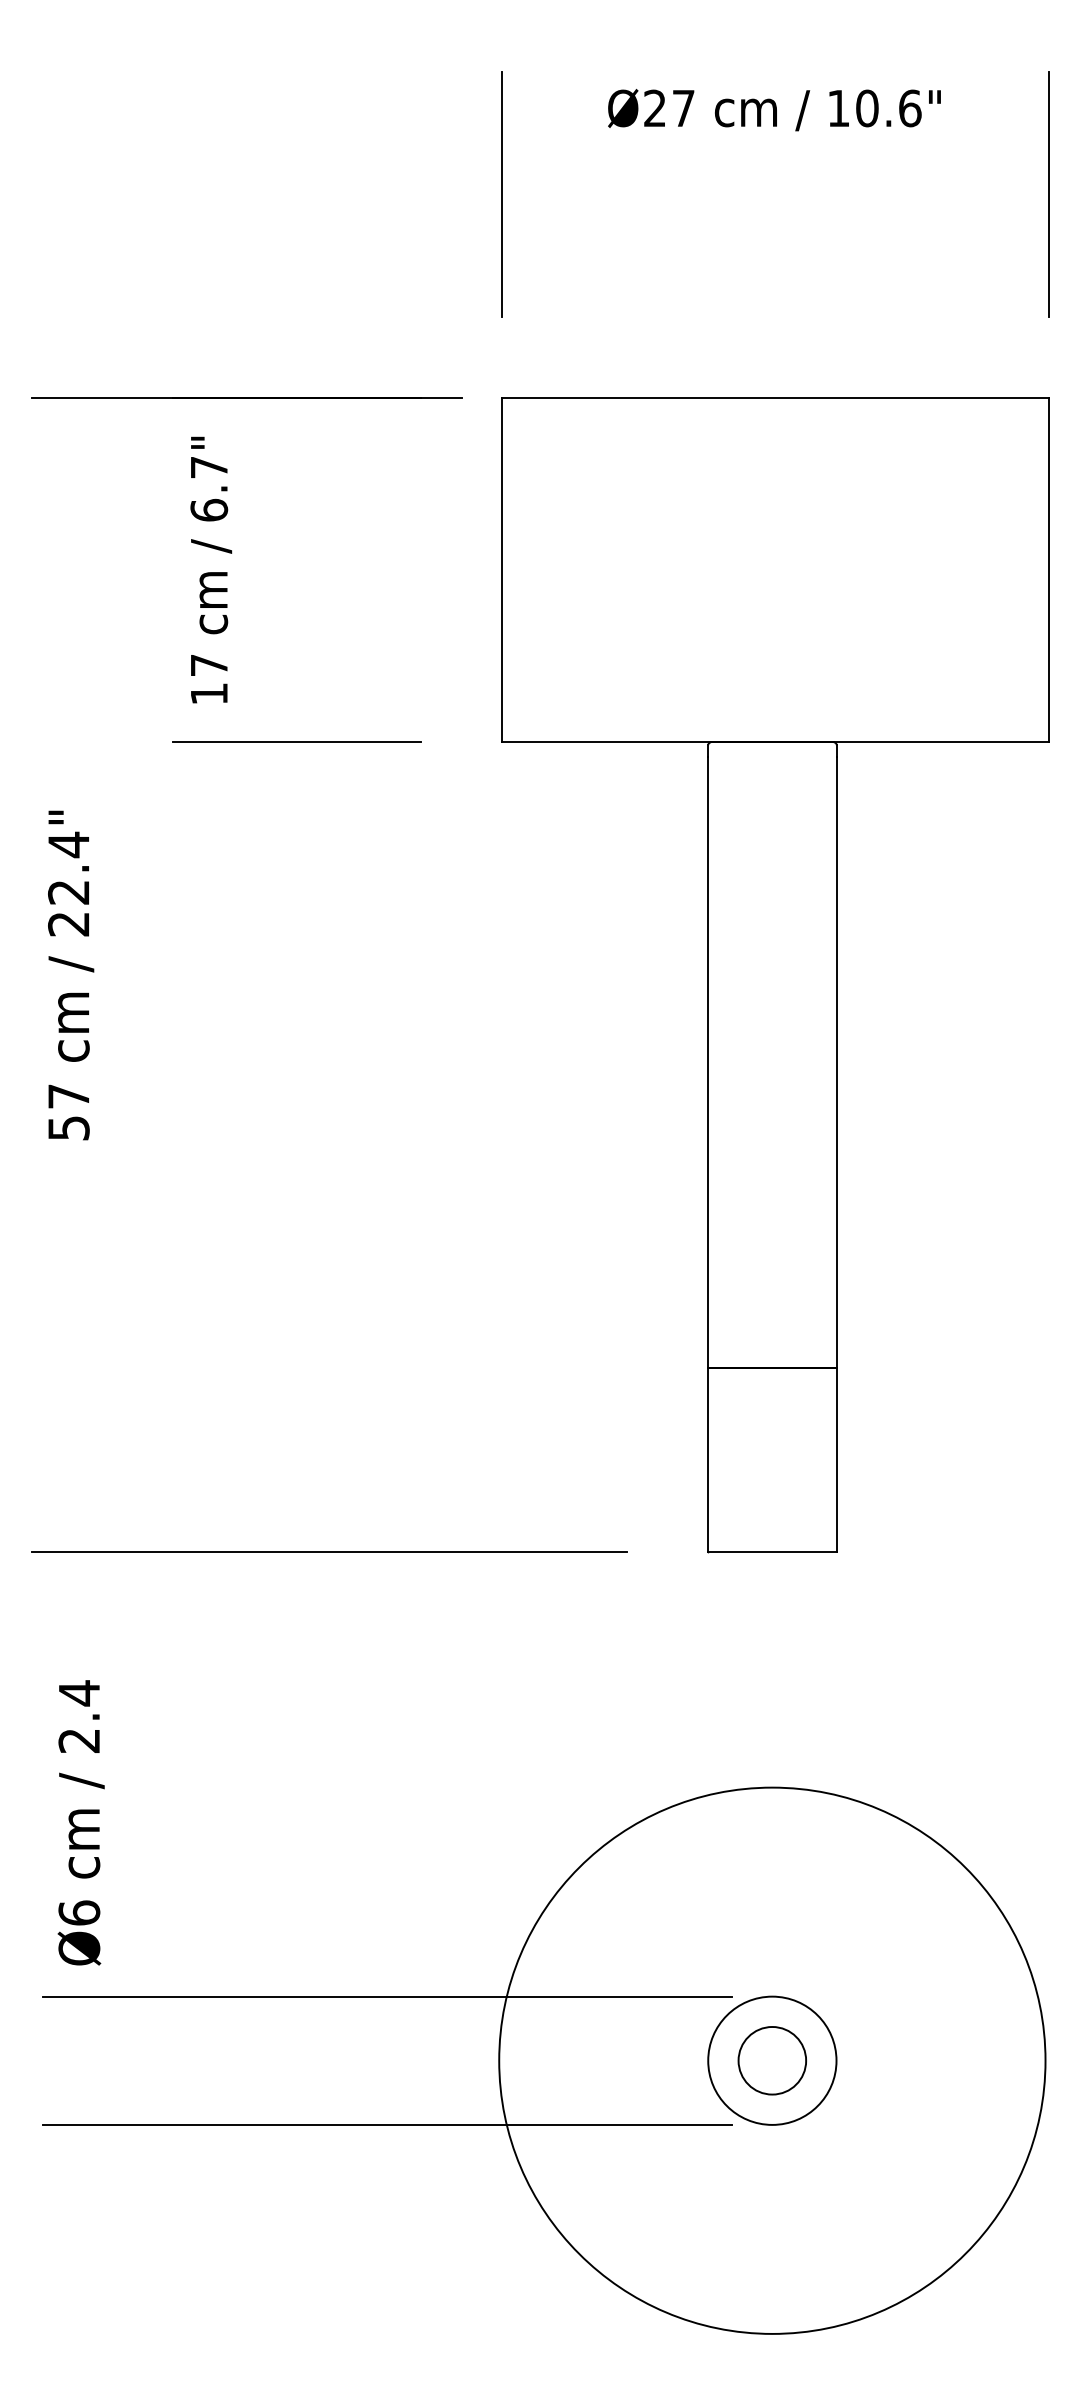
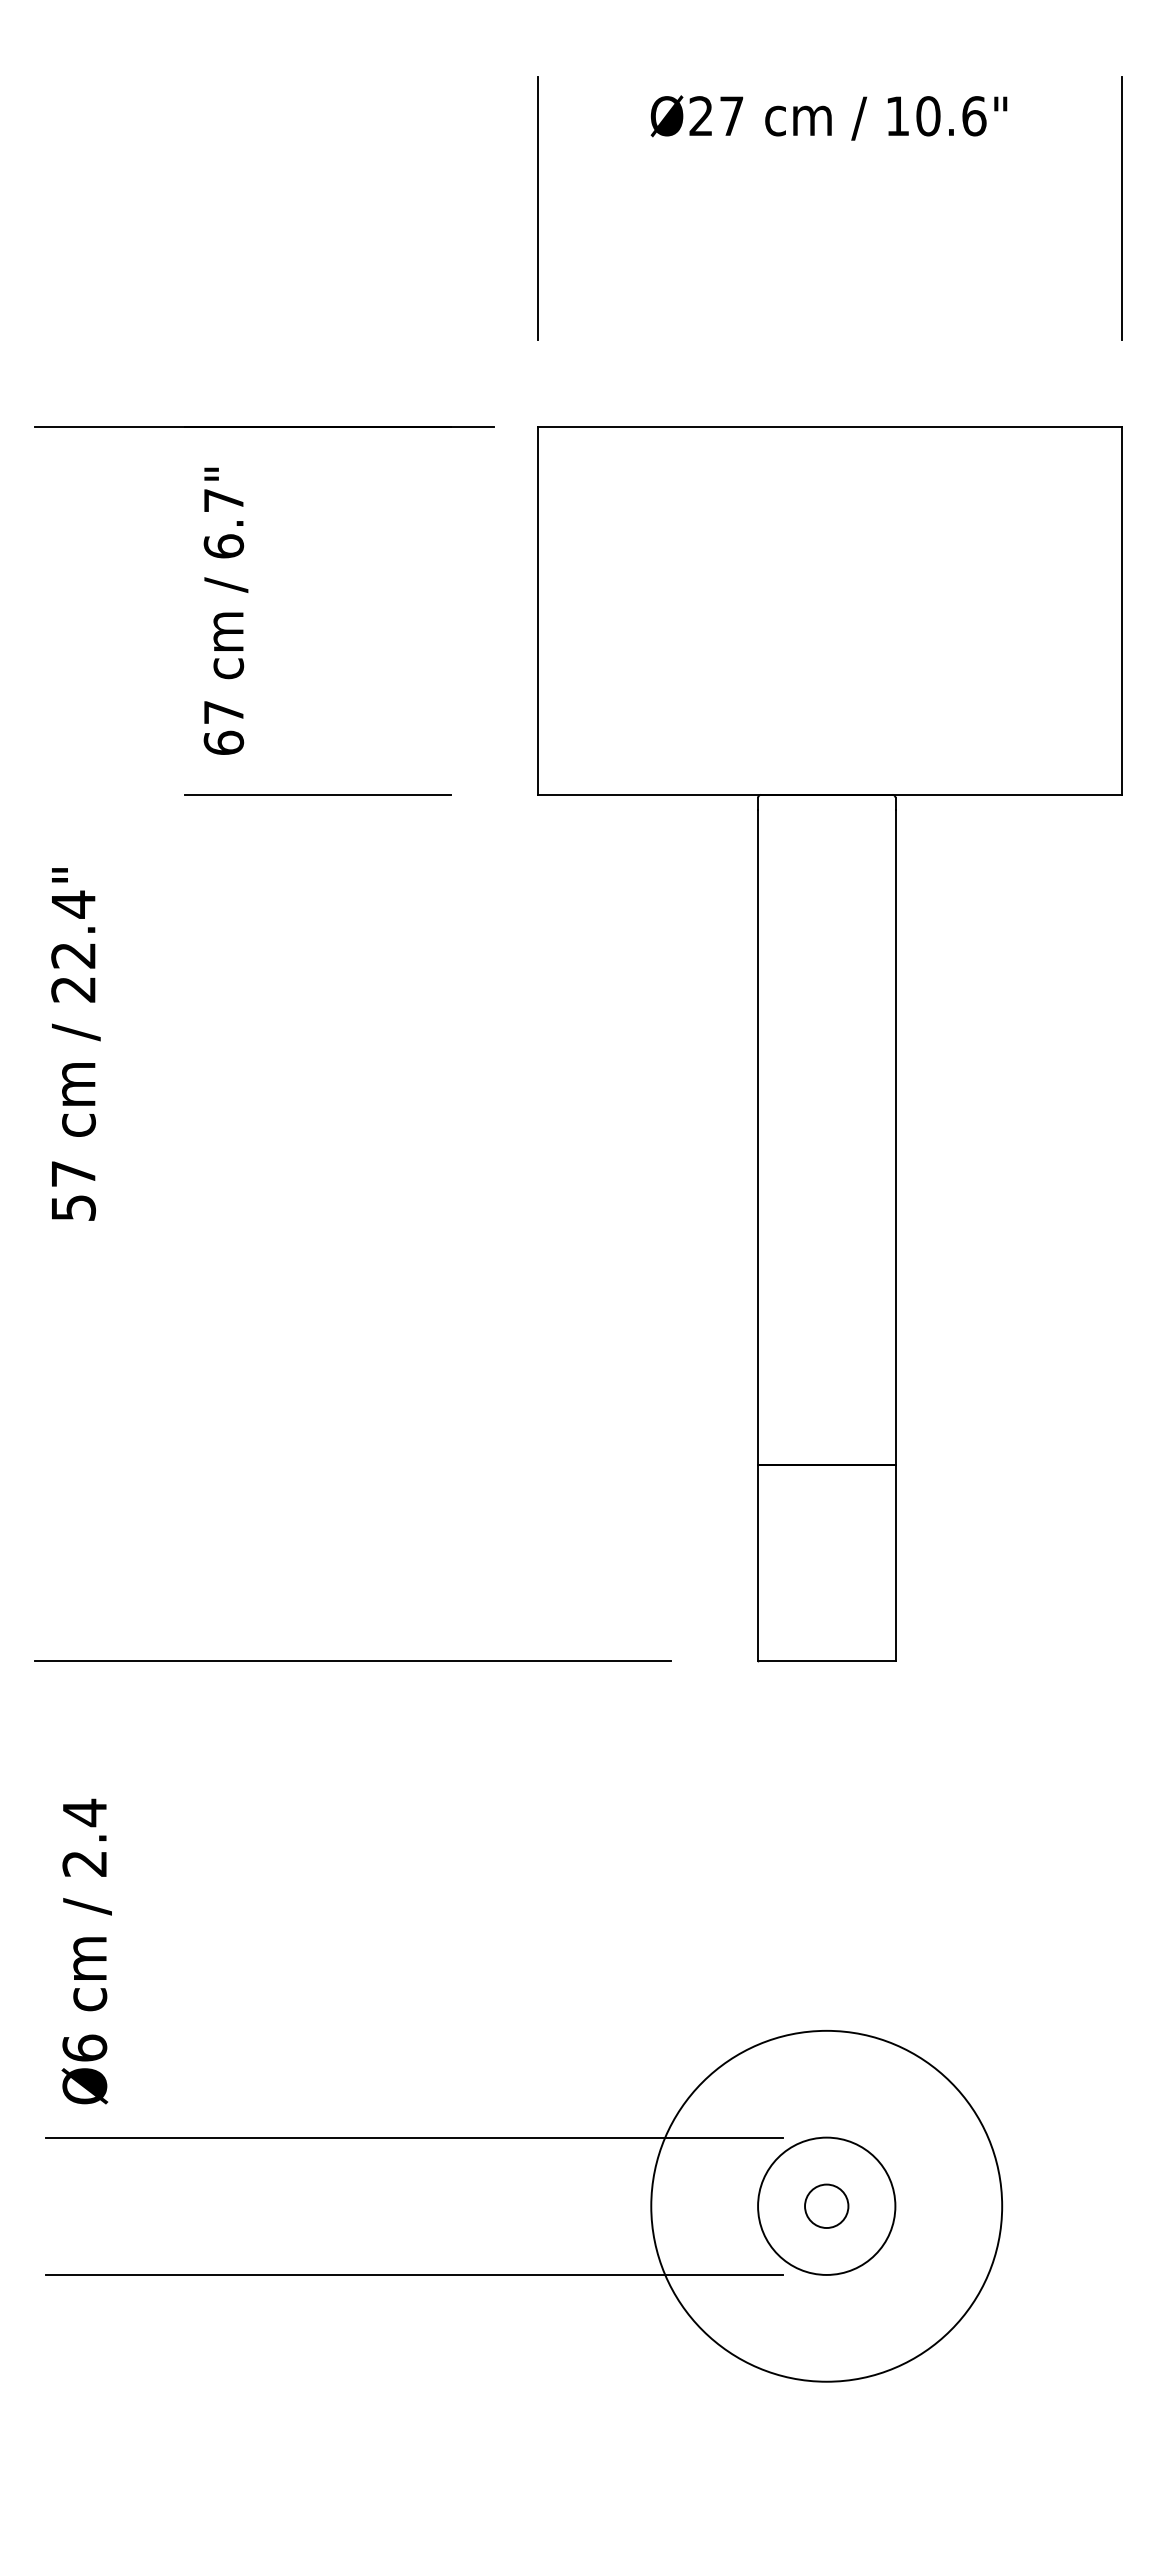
text: (208, 693) -> (223, 742), 17 -> 67
circle: (772, 2060) -> (826, 2205), size x0.6
circle: (772, 2060) -> (826, 2206), size x0.6

